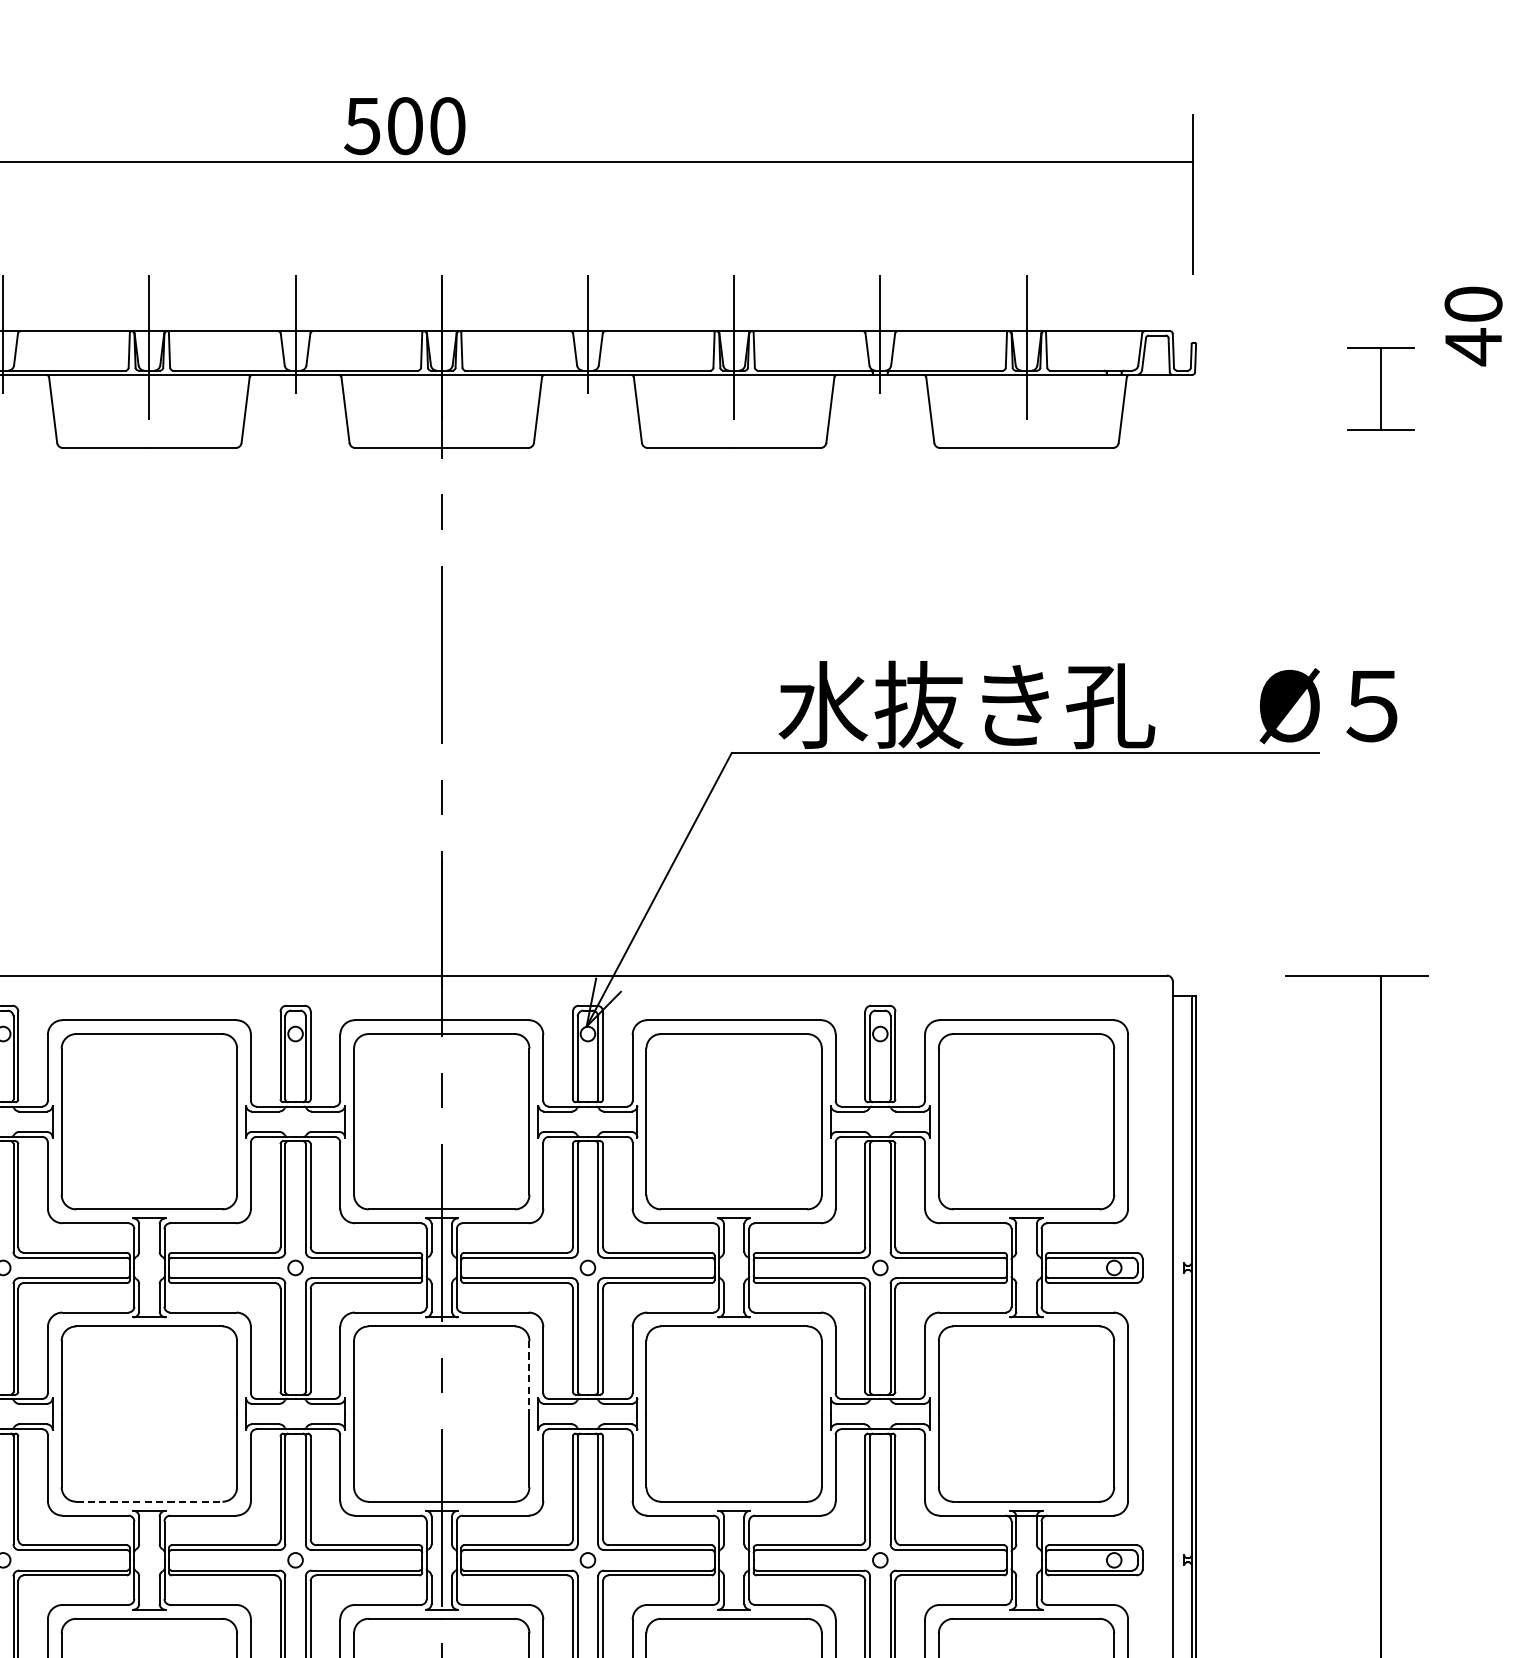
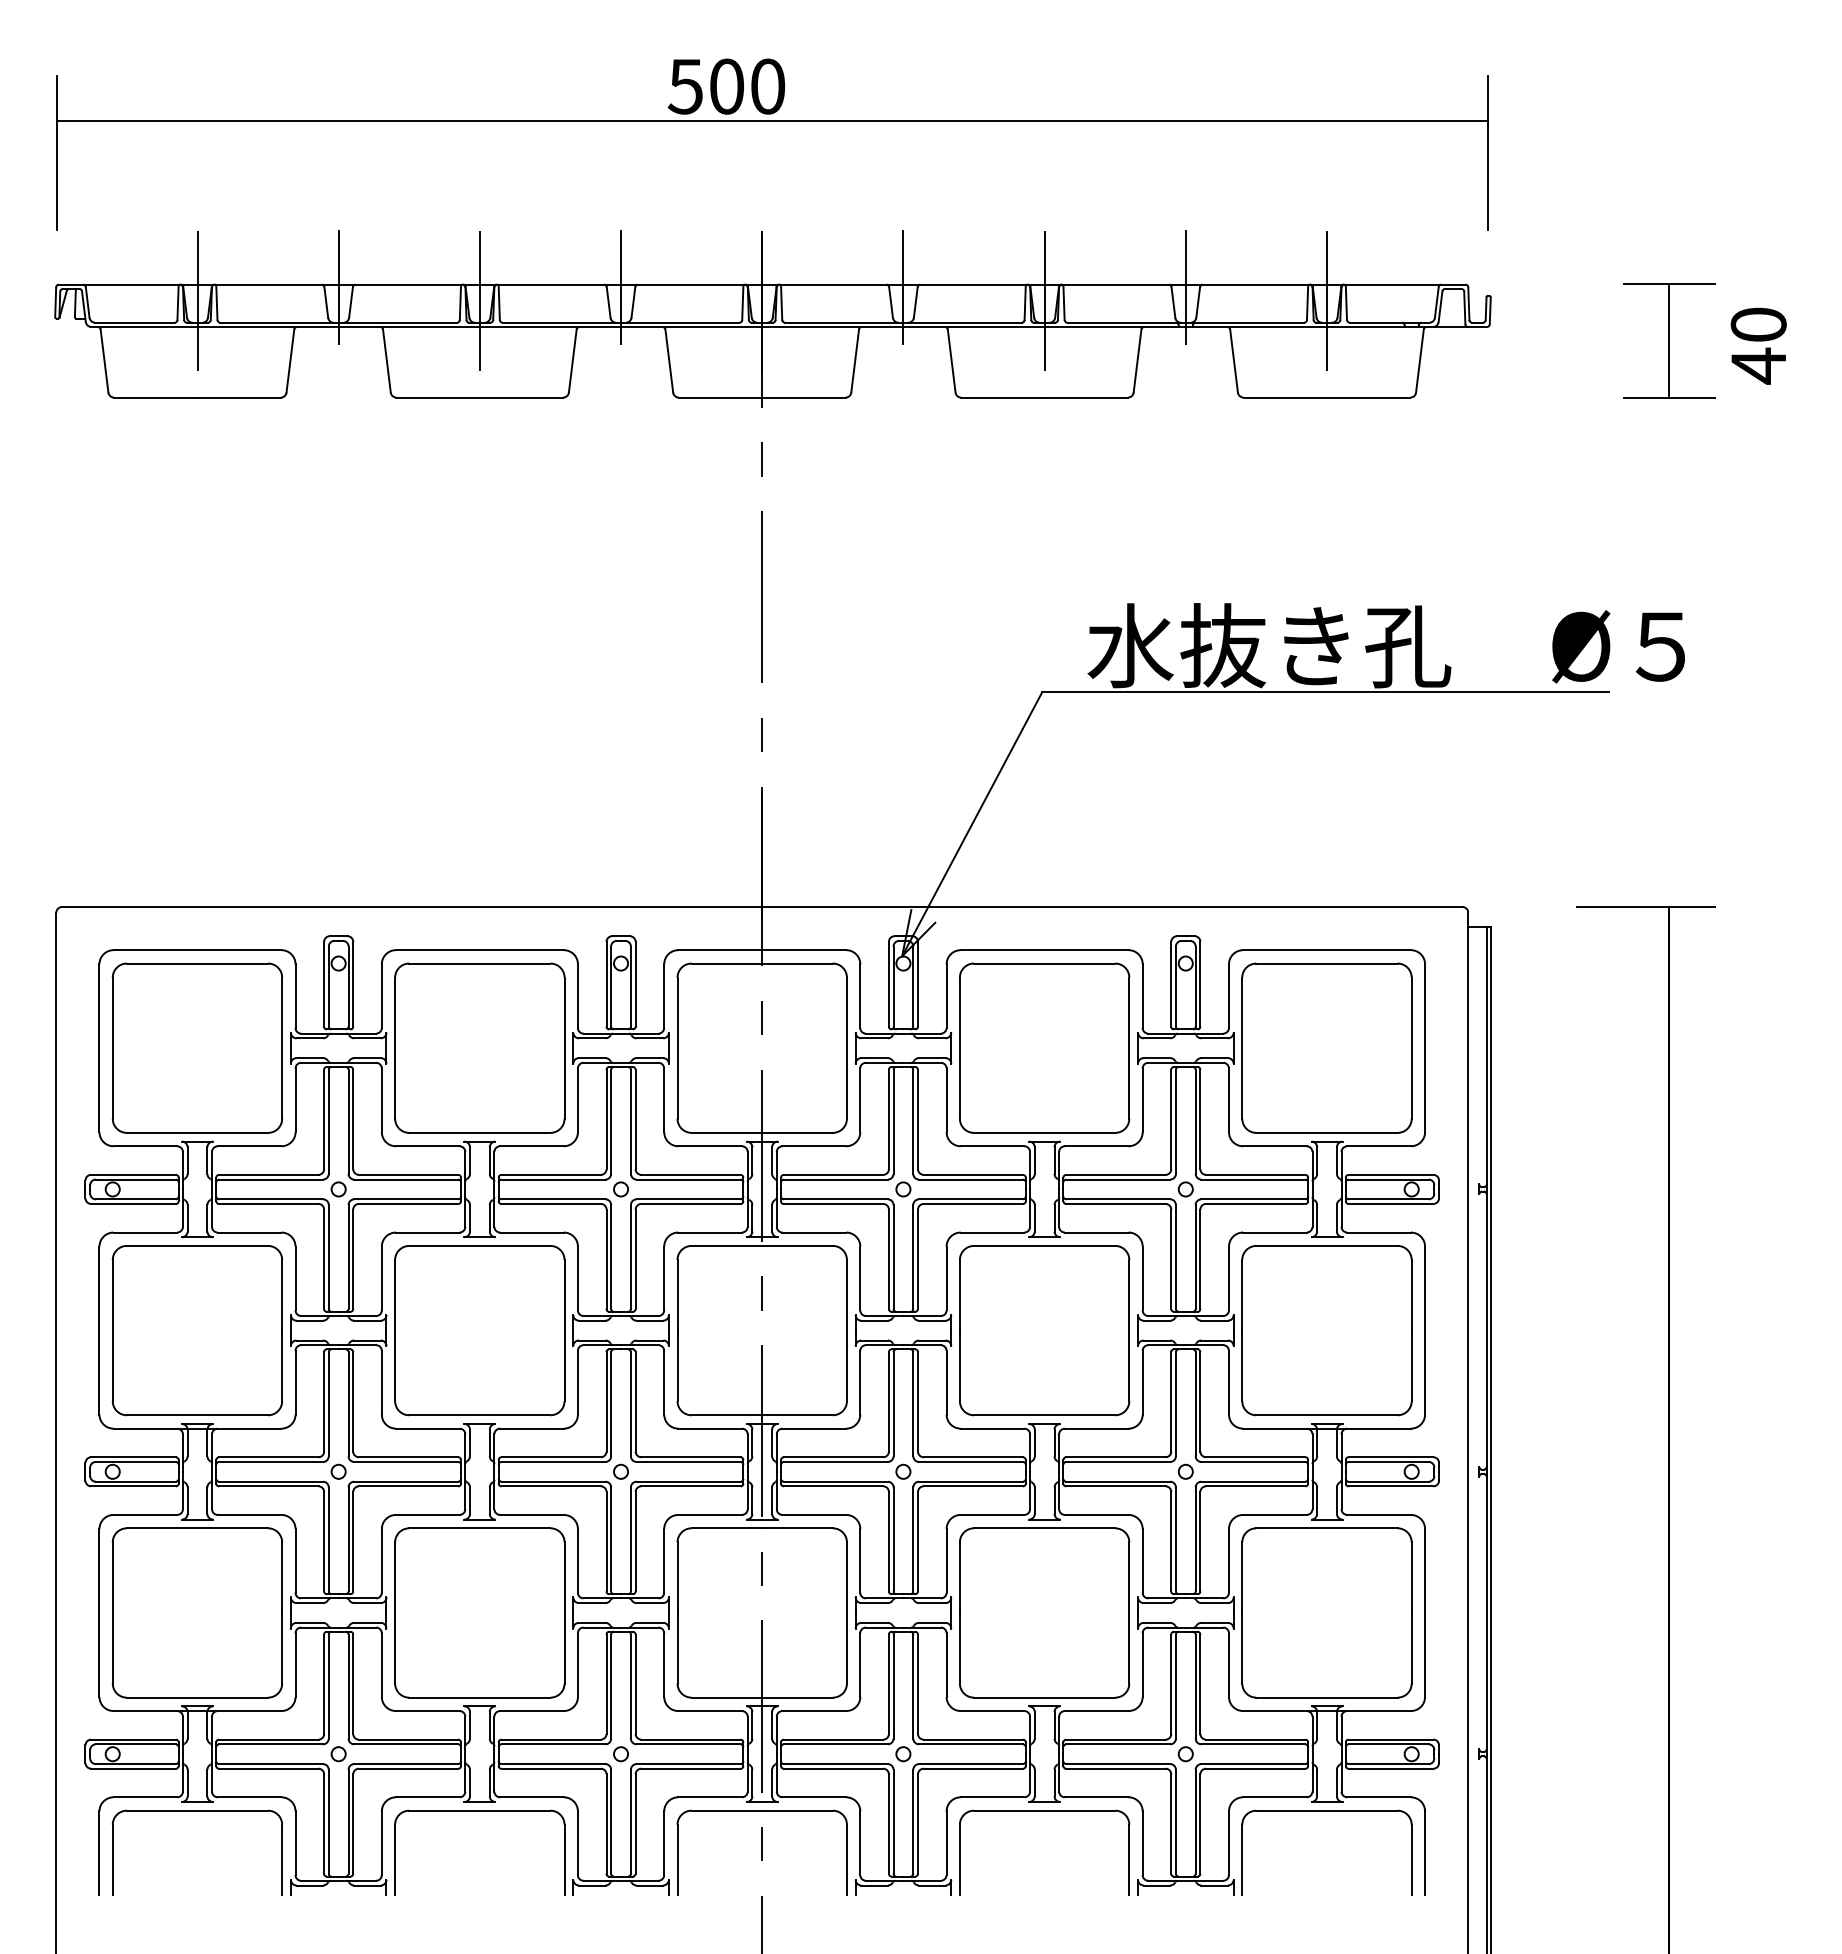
text: (1473, 325) -> (1758, 345), moved
part: (1381, 388) -> (1669, 340), size x1.43
line: (529, 1377) -> (846, 1295), dashed -> solid
line: (149, 1501) -> (479, 1415), dashed -> solid

